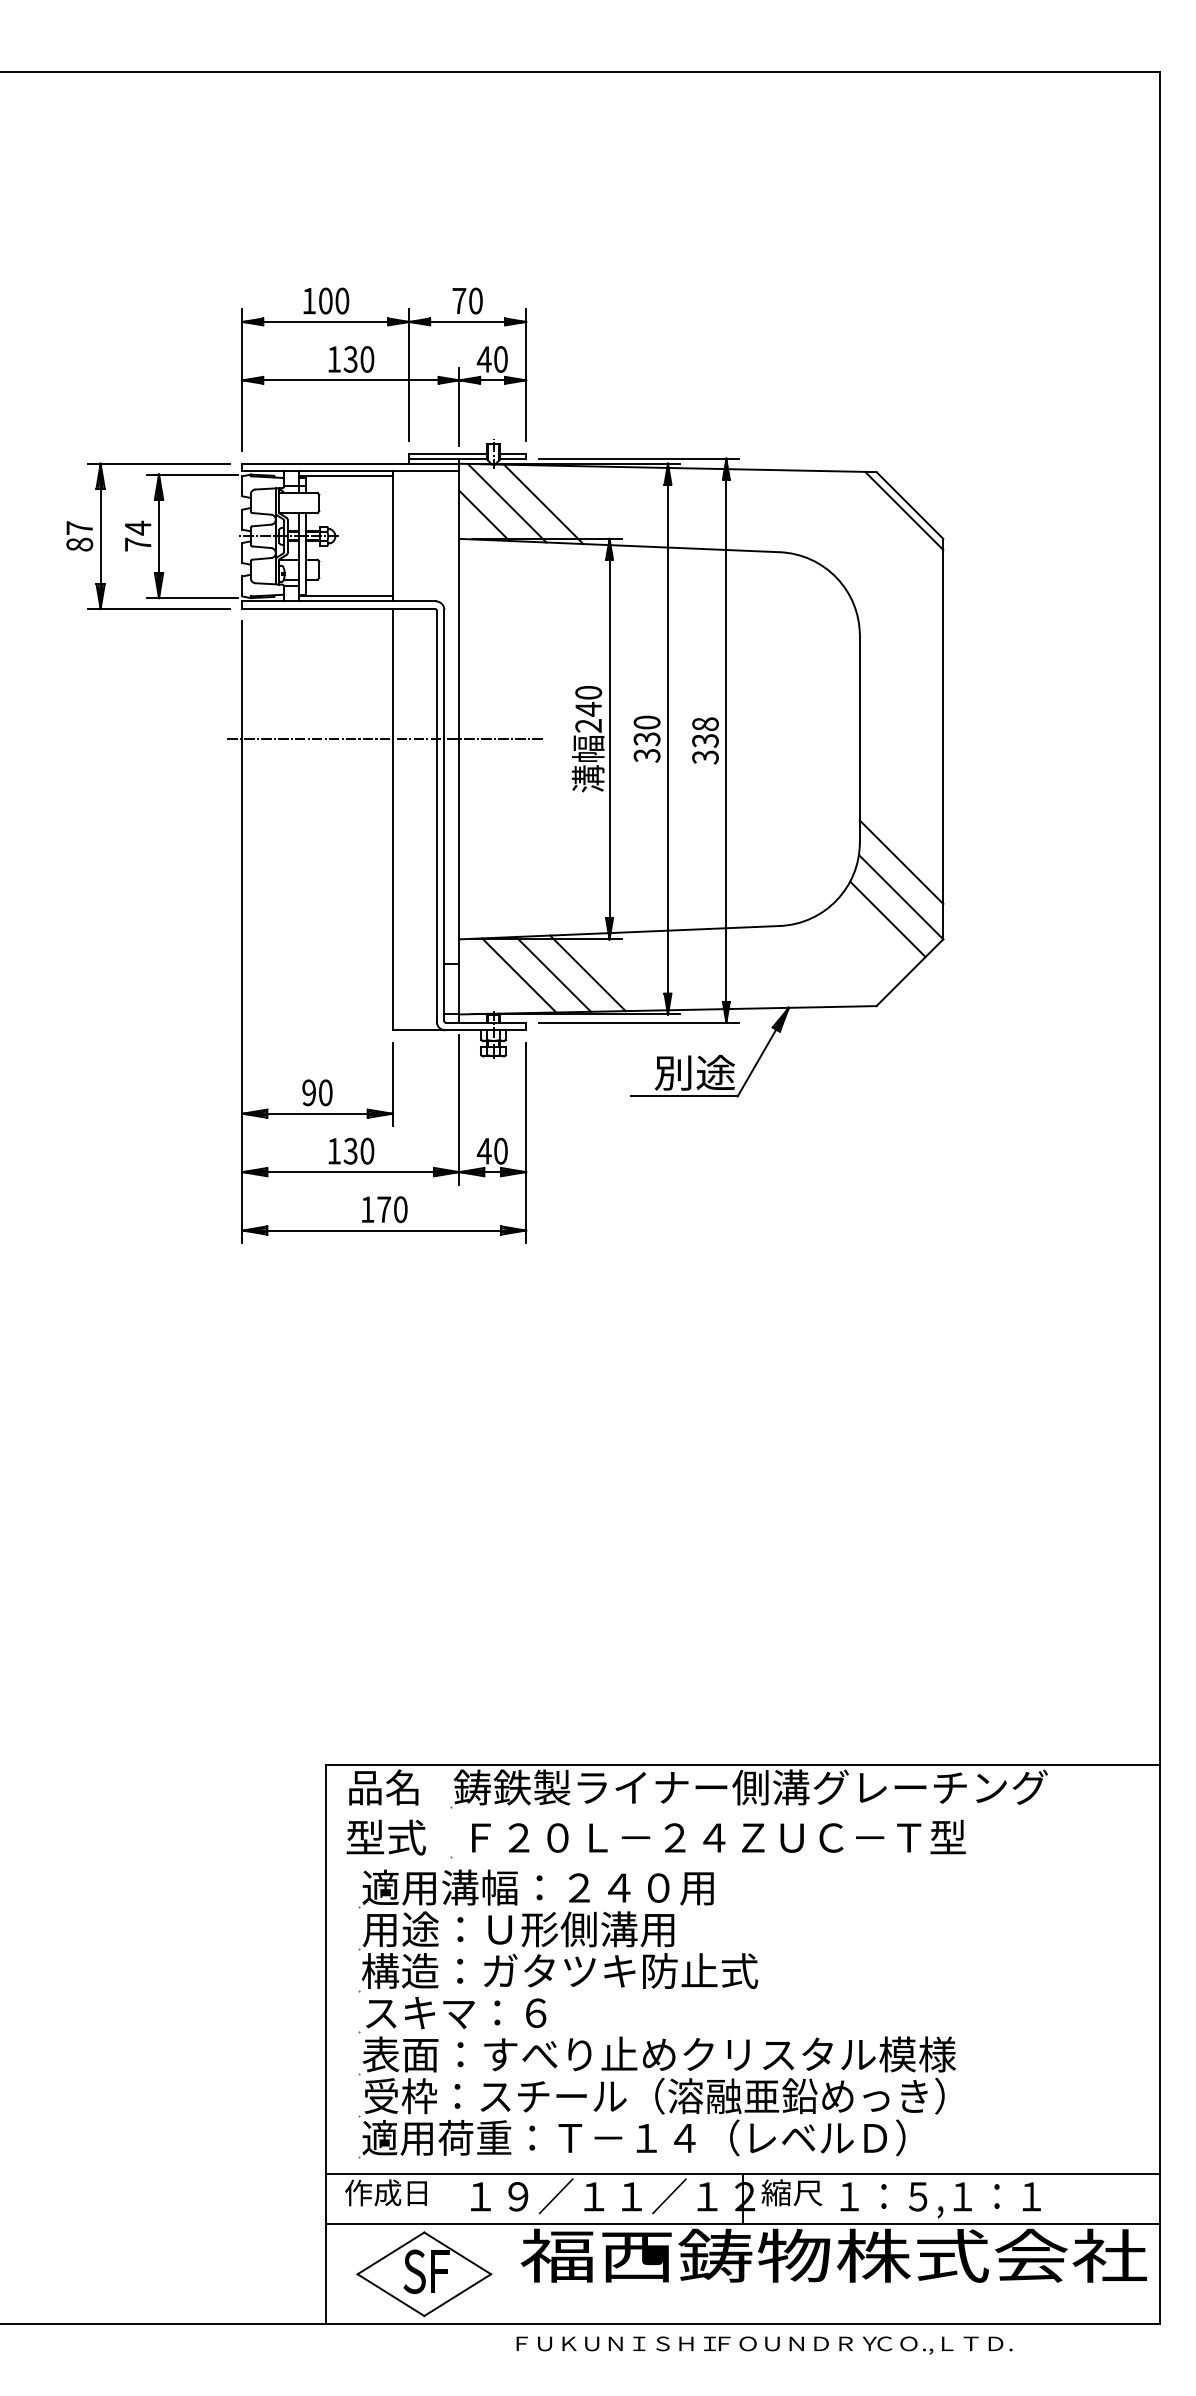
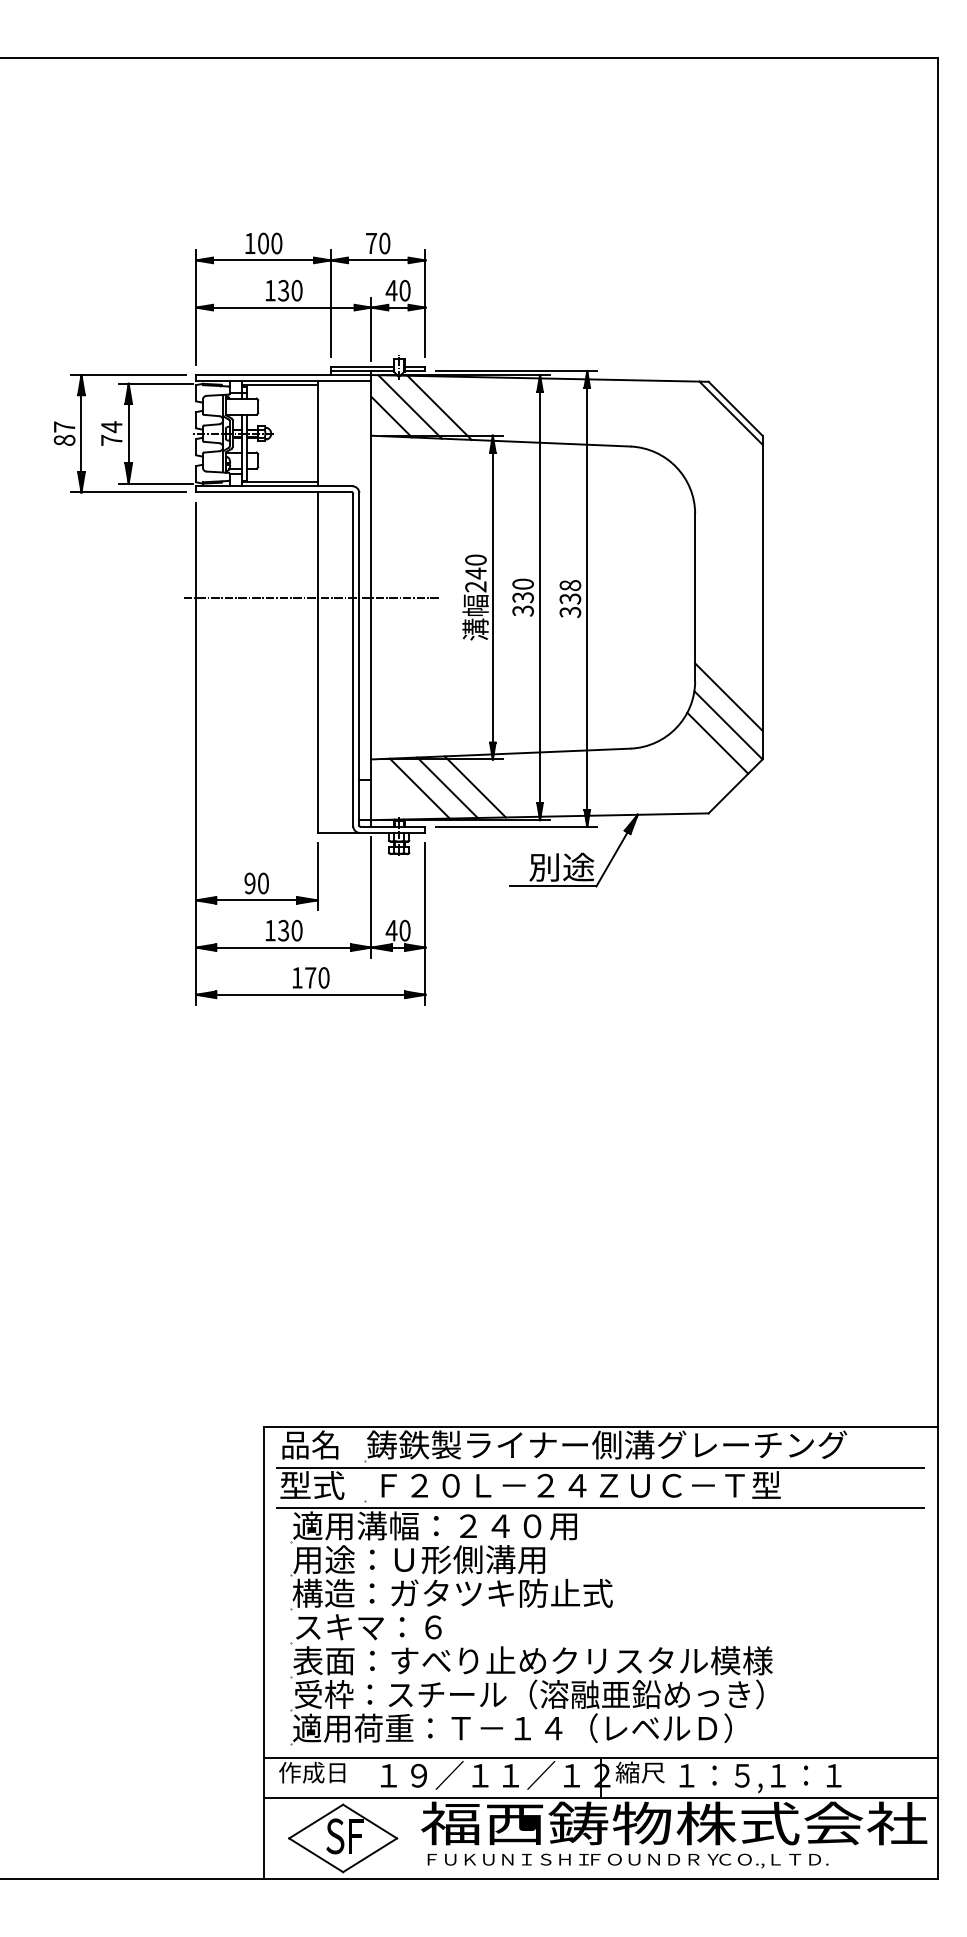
line: (742, 1815) -> (600, 1467), added
line: (742, 1864) -> (600, 1507), added
text: (763, 2344) -> (627, 1860), moved

